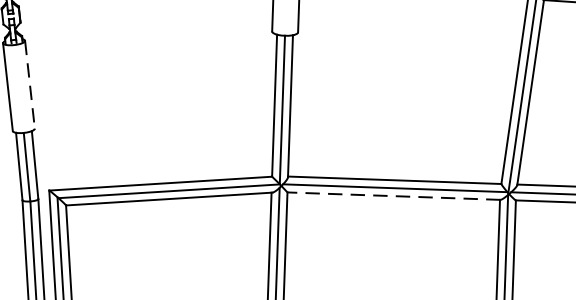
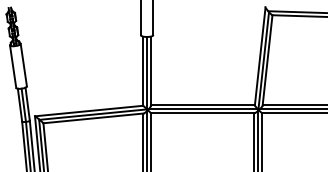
line: (29, 85) -> (23, 65), dashed -> solid
line: (393, 196) -> (202, 113), dashed -> solid

